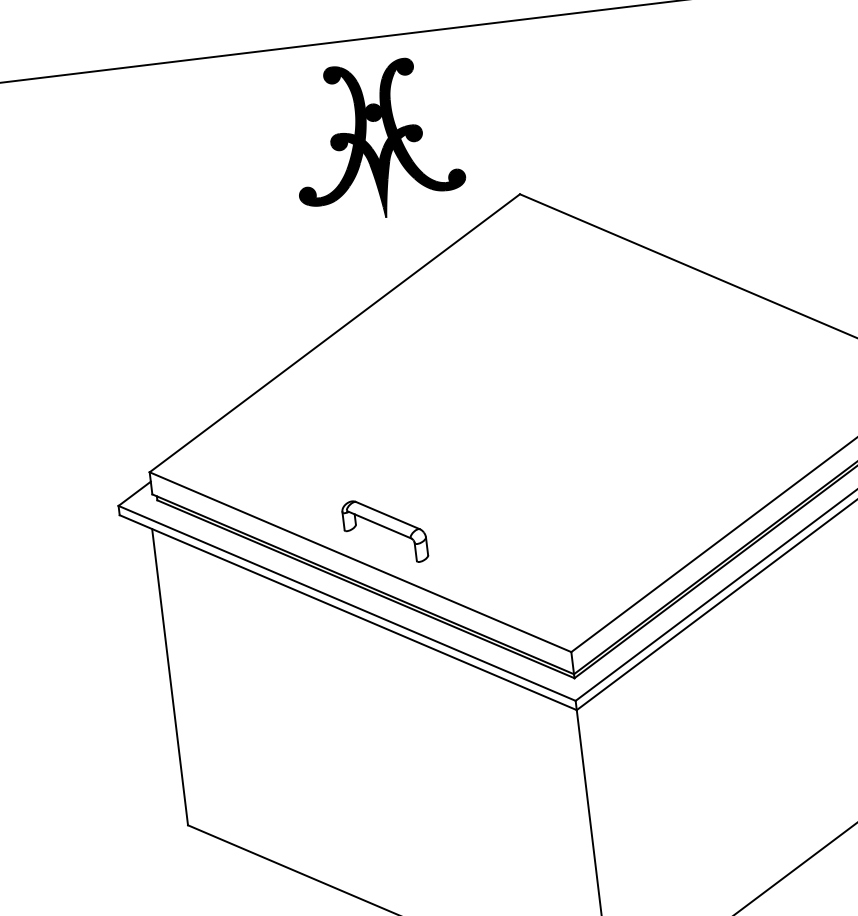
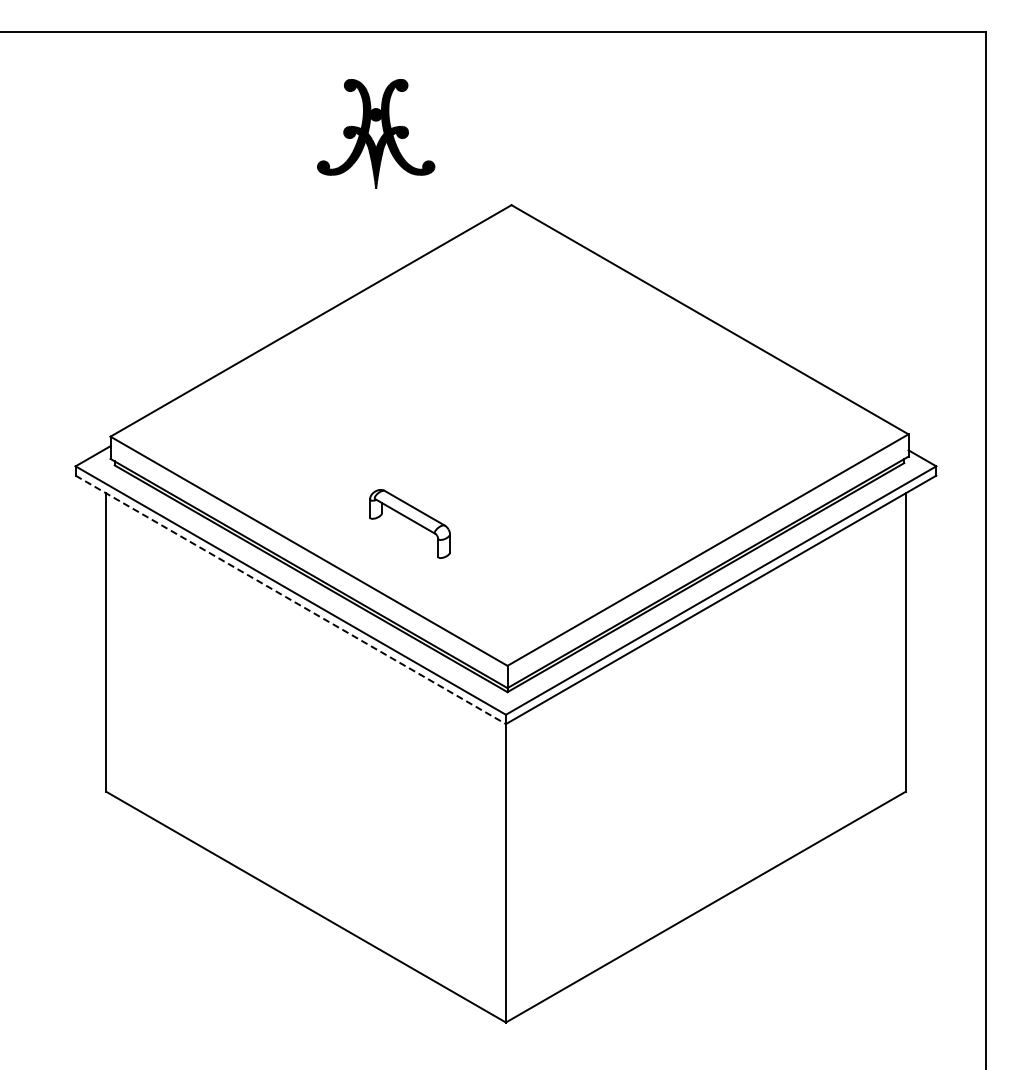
part: (377, 139) -> (376, 133), size x0.7
part: (384, 531) -> (409, 523), moved
line: (349, 613) -> (291, 600), solid -> dashed

